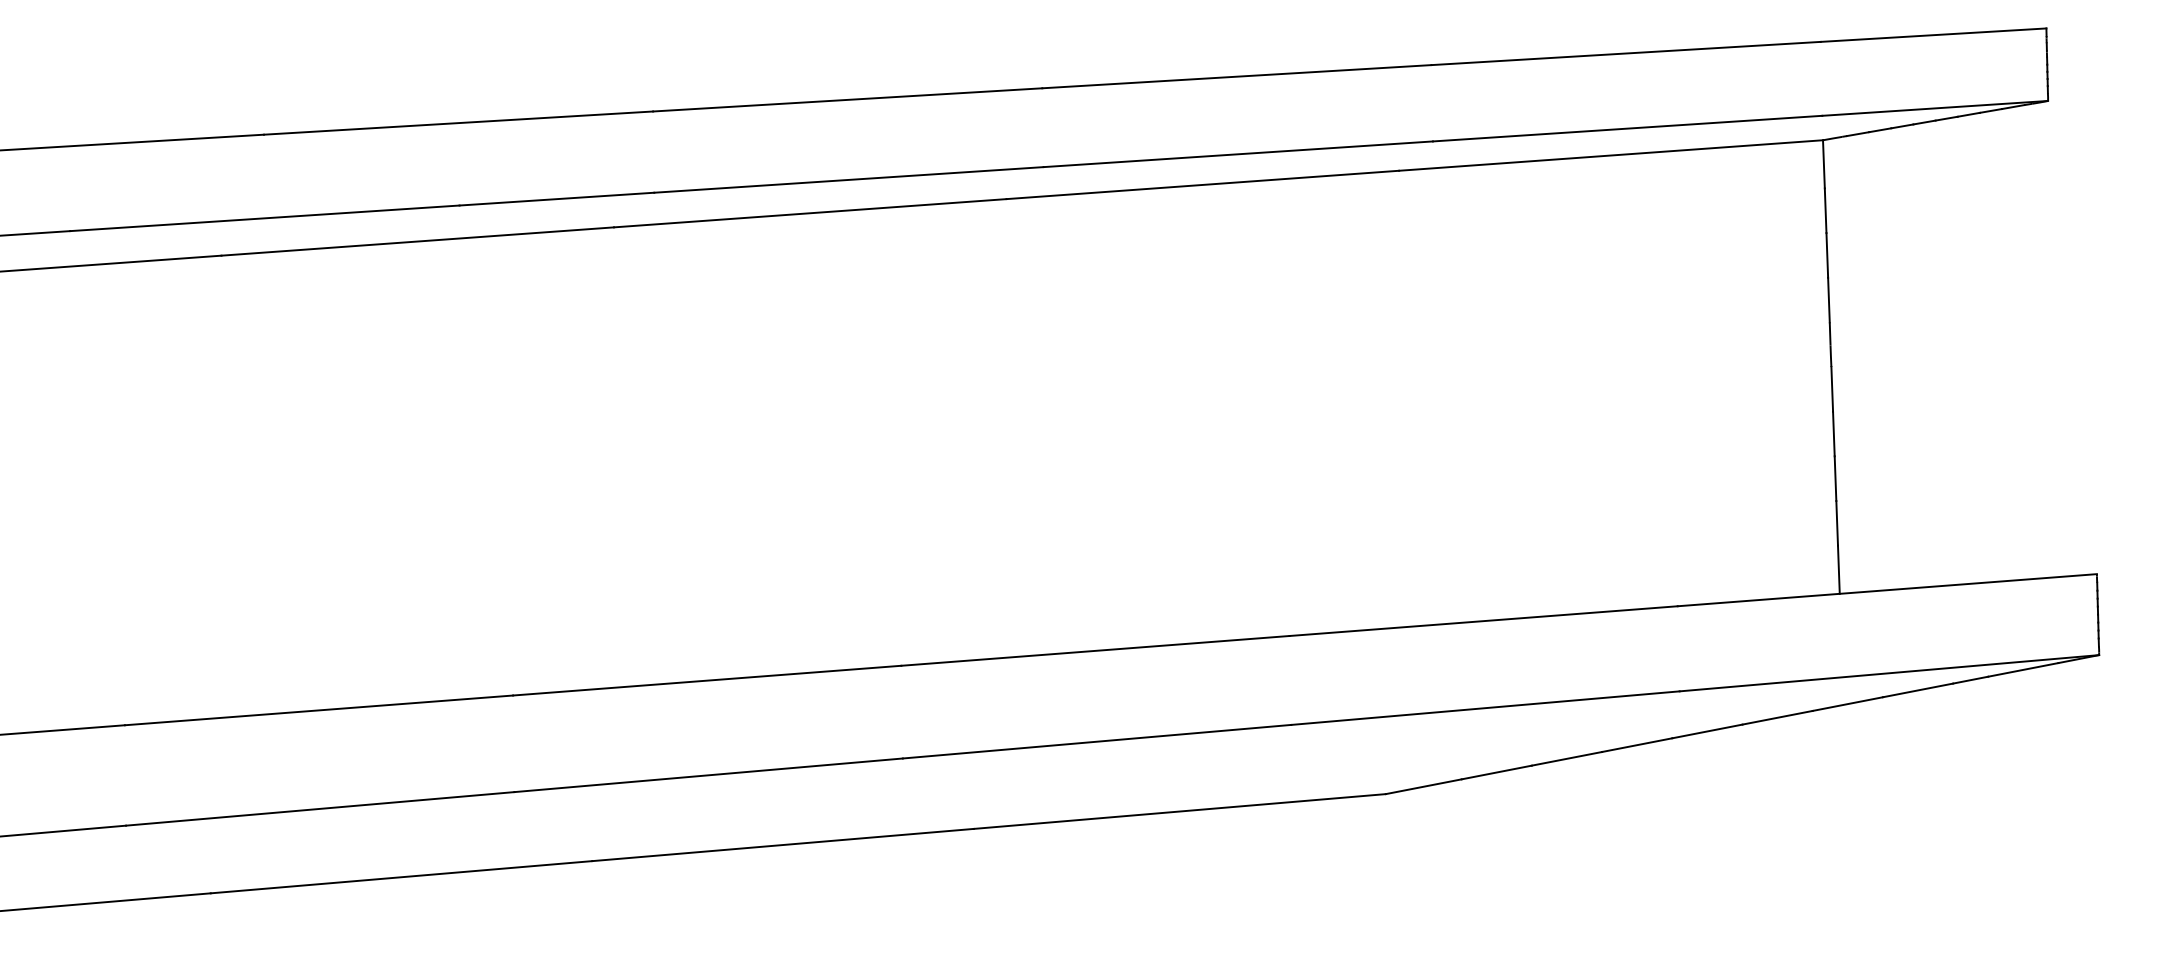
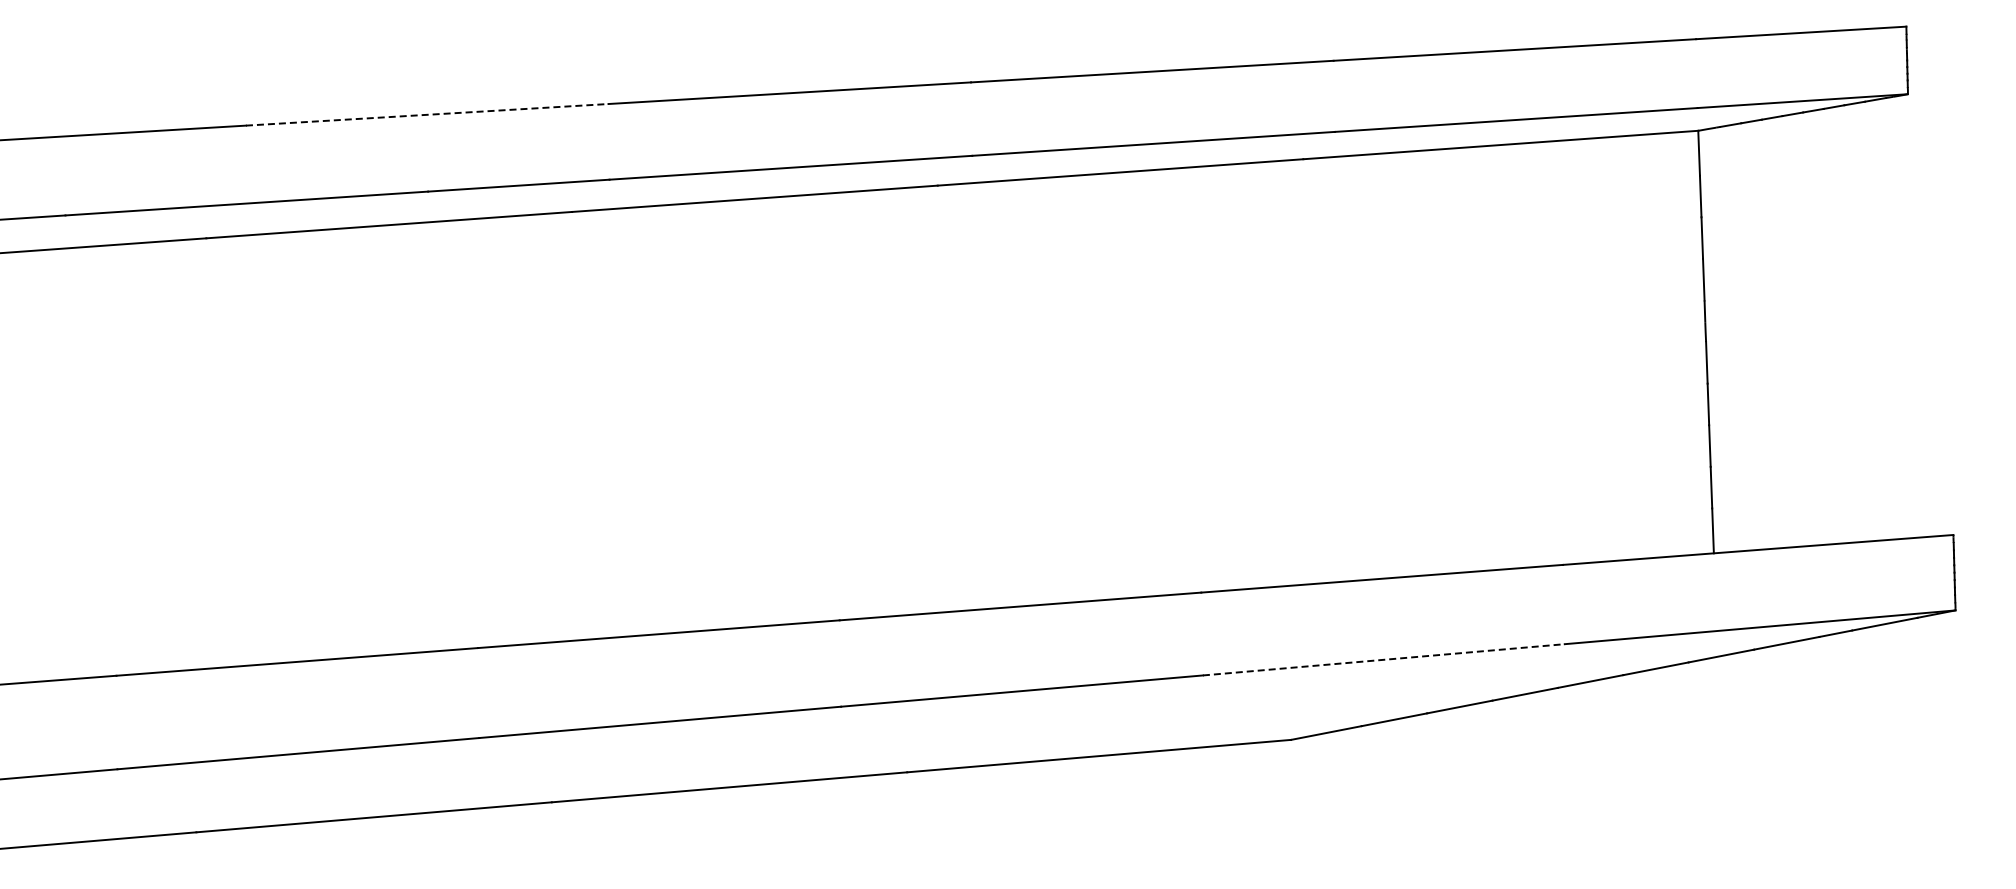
line: (458, 122) -> (427, 114), solid -> dashed
line: (1485, 707) -> (1383, 659), solid -> dashed

